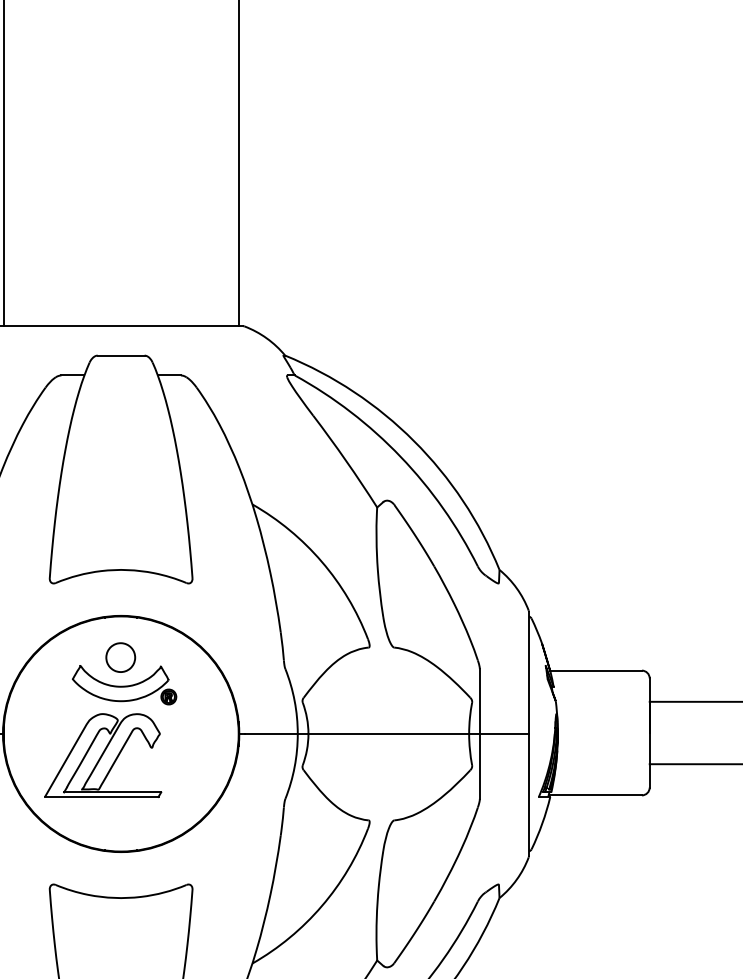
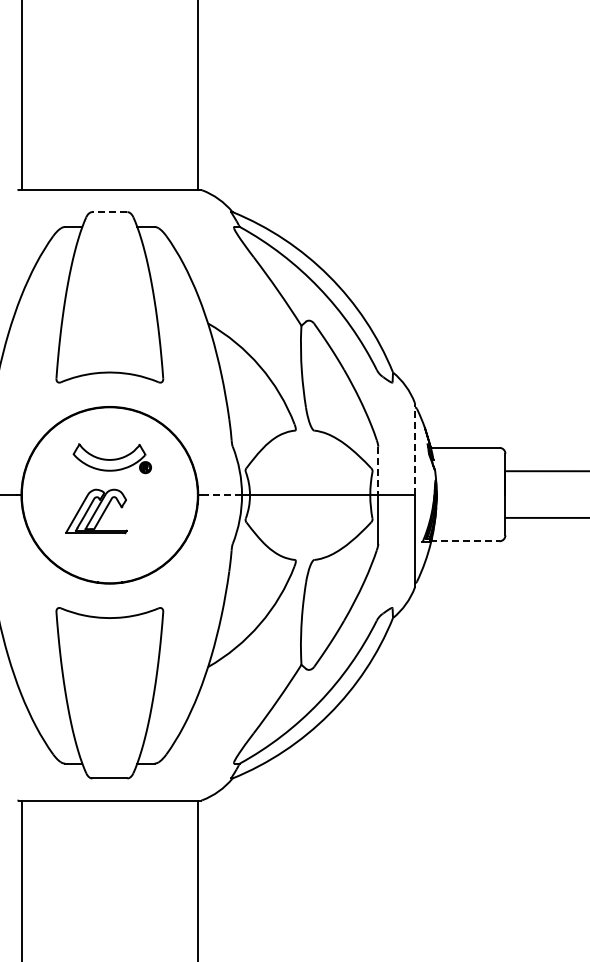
line: (120, 356) -> (109, 212), solid -> dashed
part: (120, 656) -> (109, 437), removed
line: (529, 672) -> (415, 449), solid -> dashed
line: (480, 702) -> (378, 471), solid -> dashed
line: (271, 734) -> (222, 495), solid -> dashed
part: (103, 755) -> (96, 511), size x0.7
line: (595, 795) -> (464, 541), solid -> dashed

